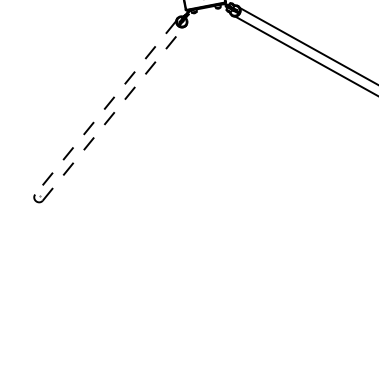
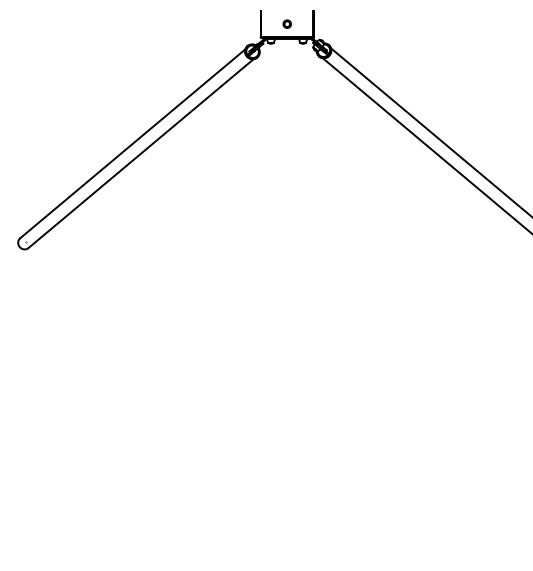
line: (105, 107) -> (132, 143), dashed -> solid
line: (113, 113) -> (141, 153), dashed -> solid

